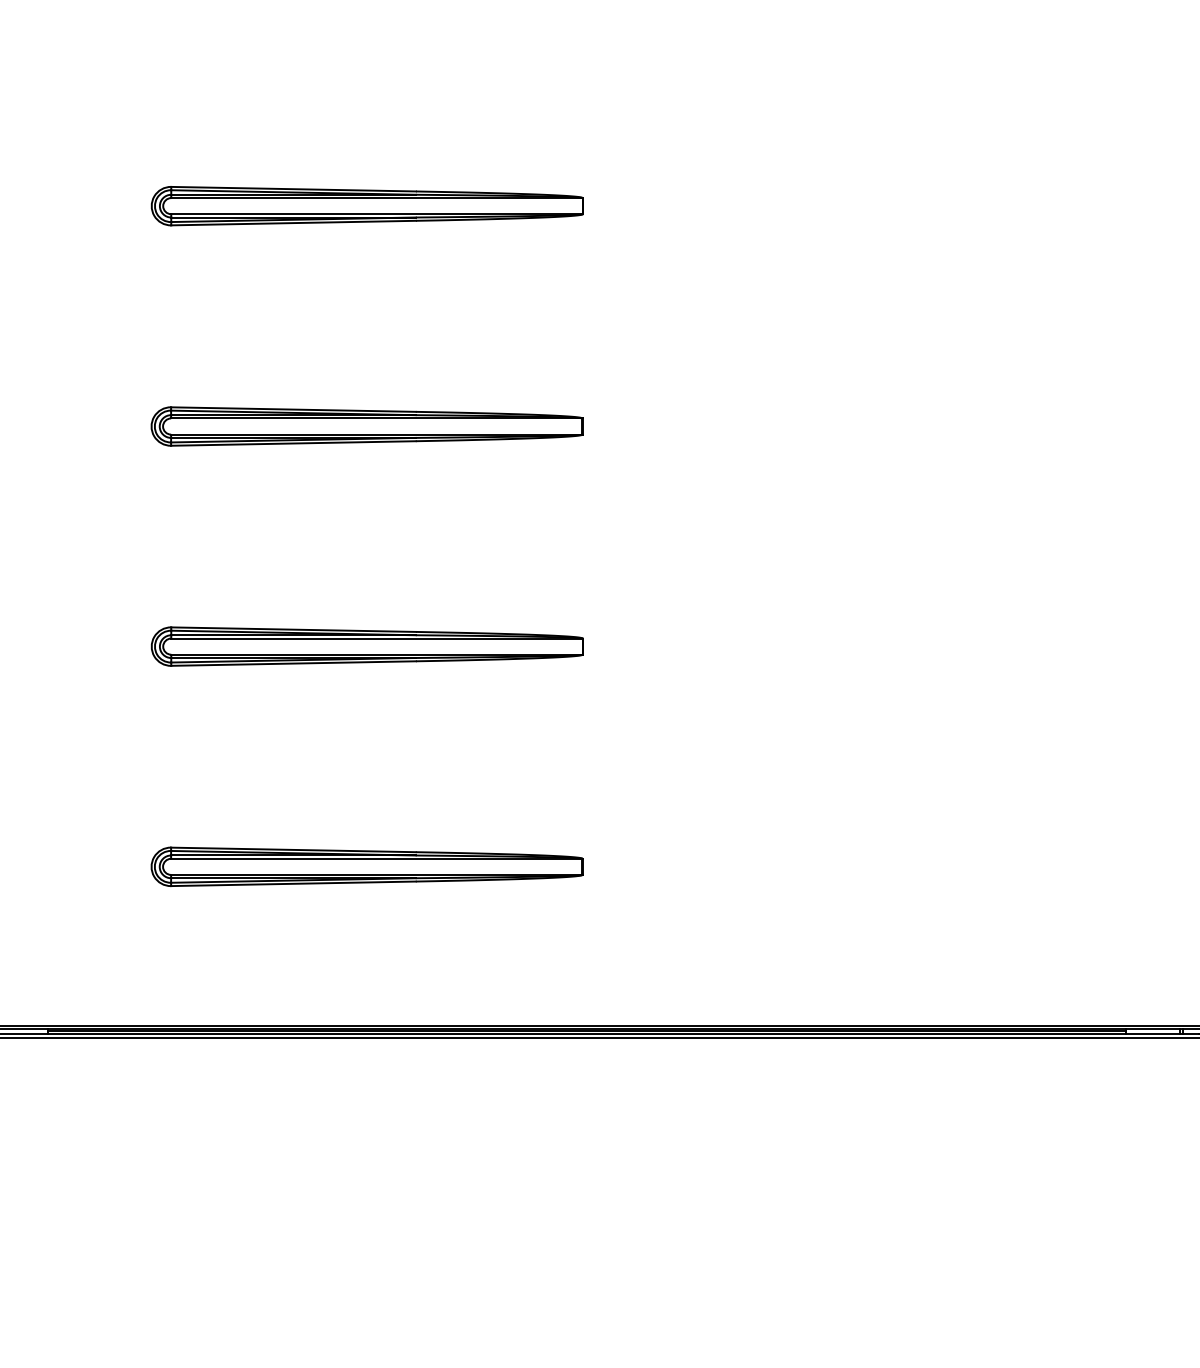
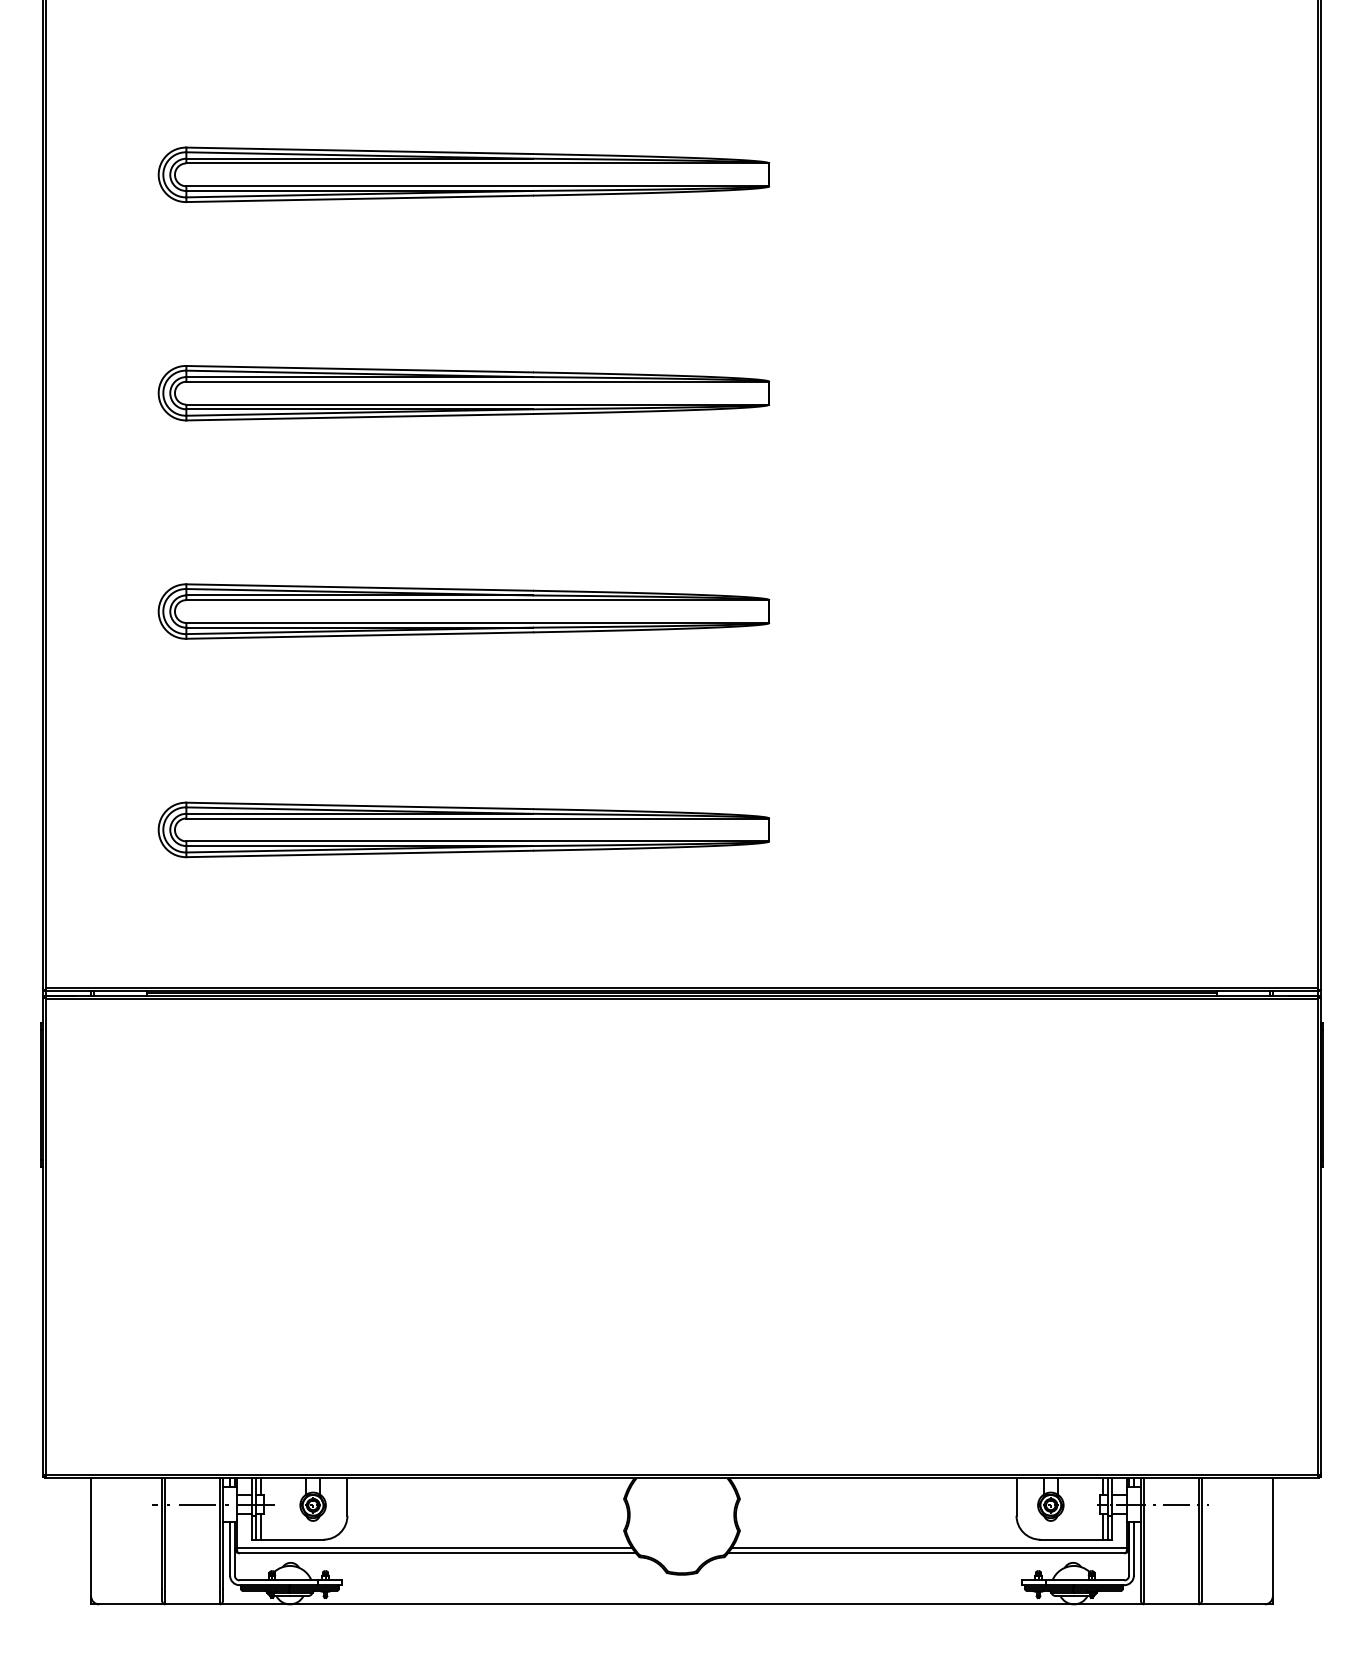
part: (366, 205) -> (463, 174), size x1.43
part: (366, 426) -> (463, 393), size x1.43
part: (366, 646) -> (463, 611), size x1.43
part: (366, 866) -> (463, 829), size x1.43

